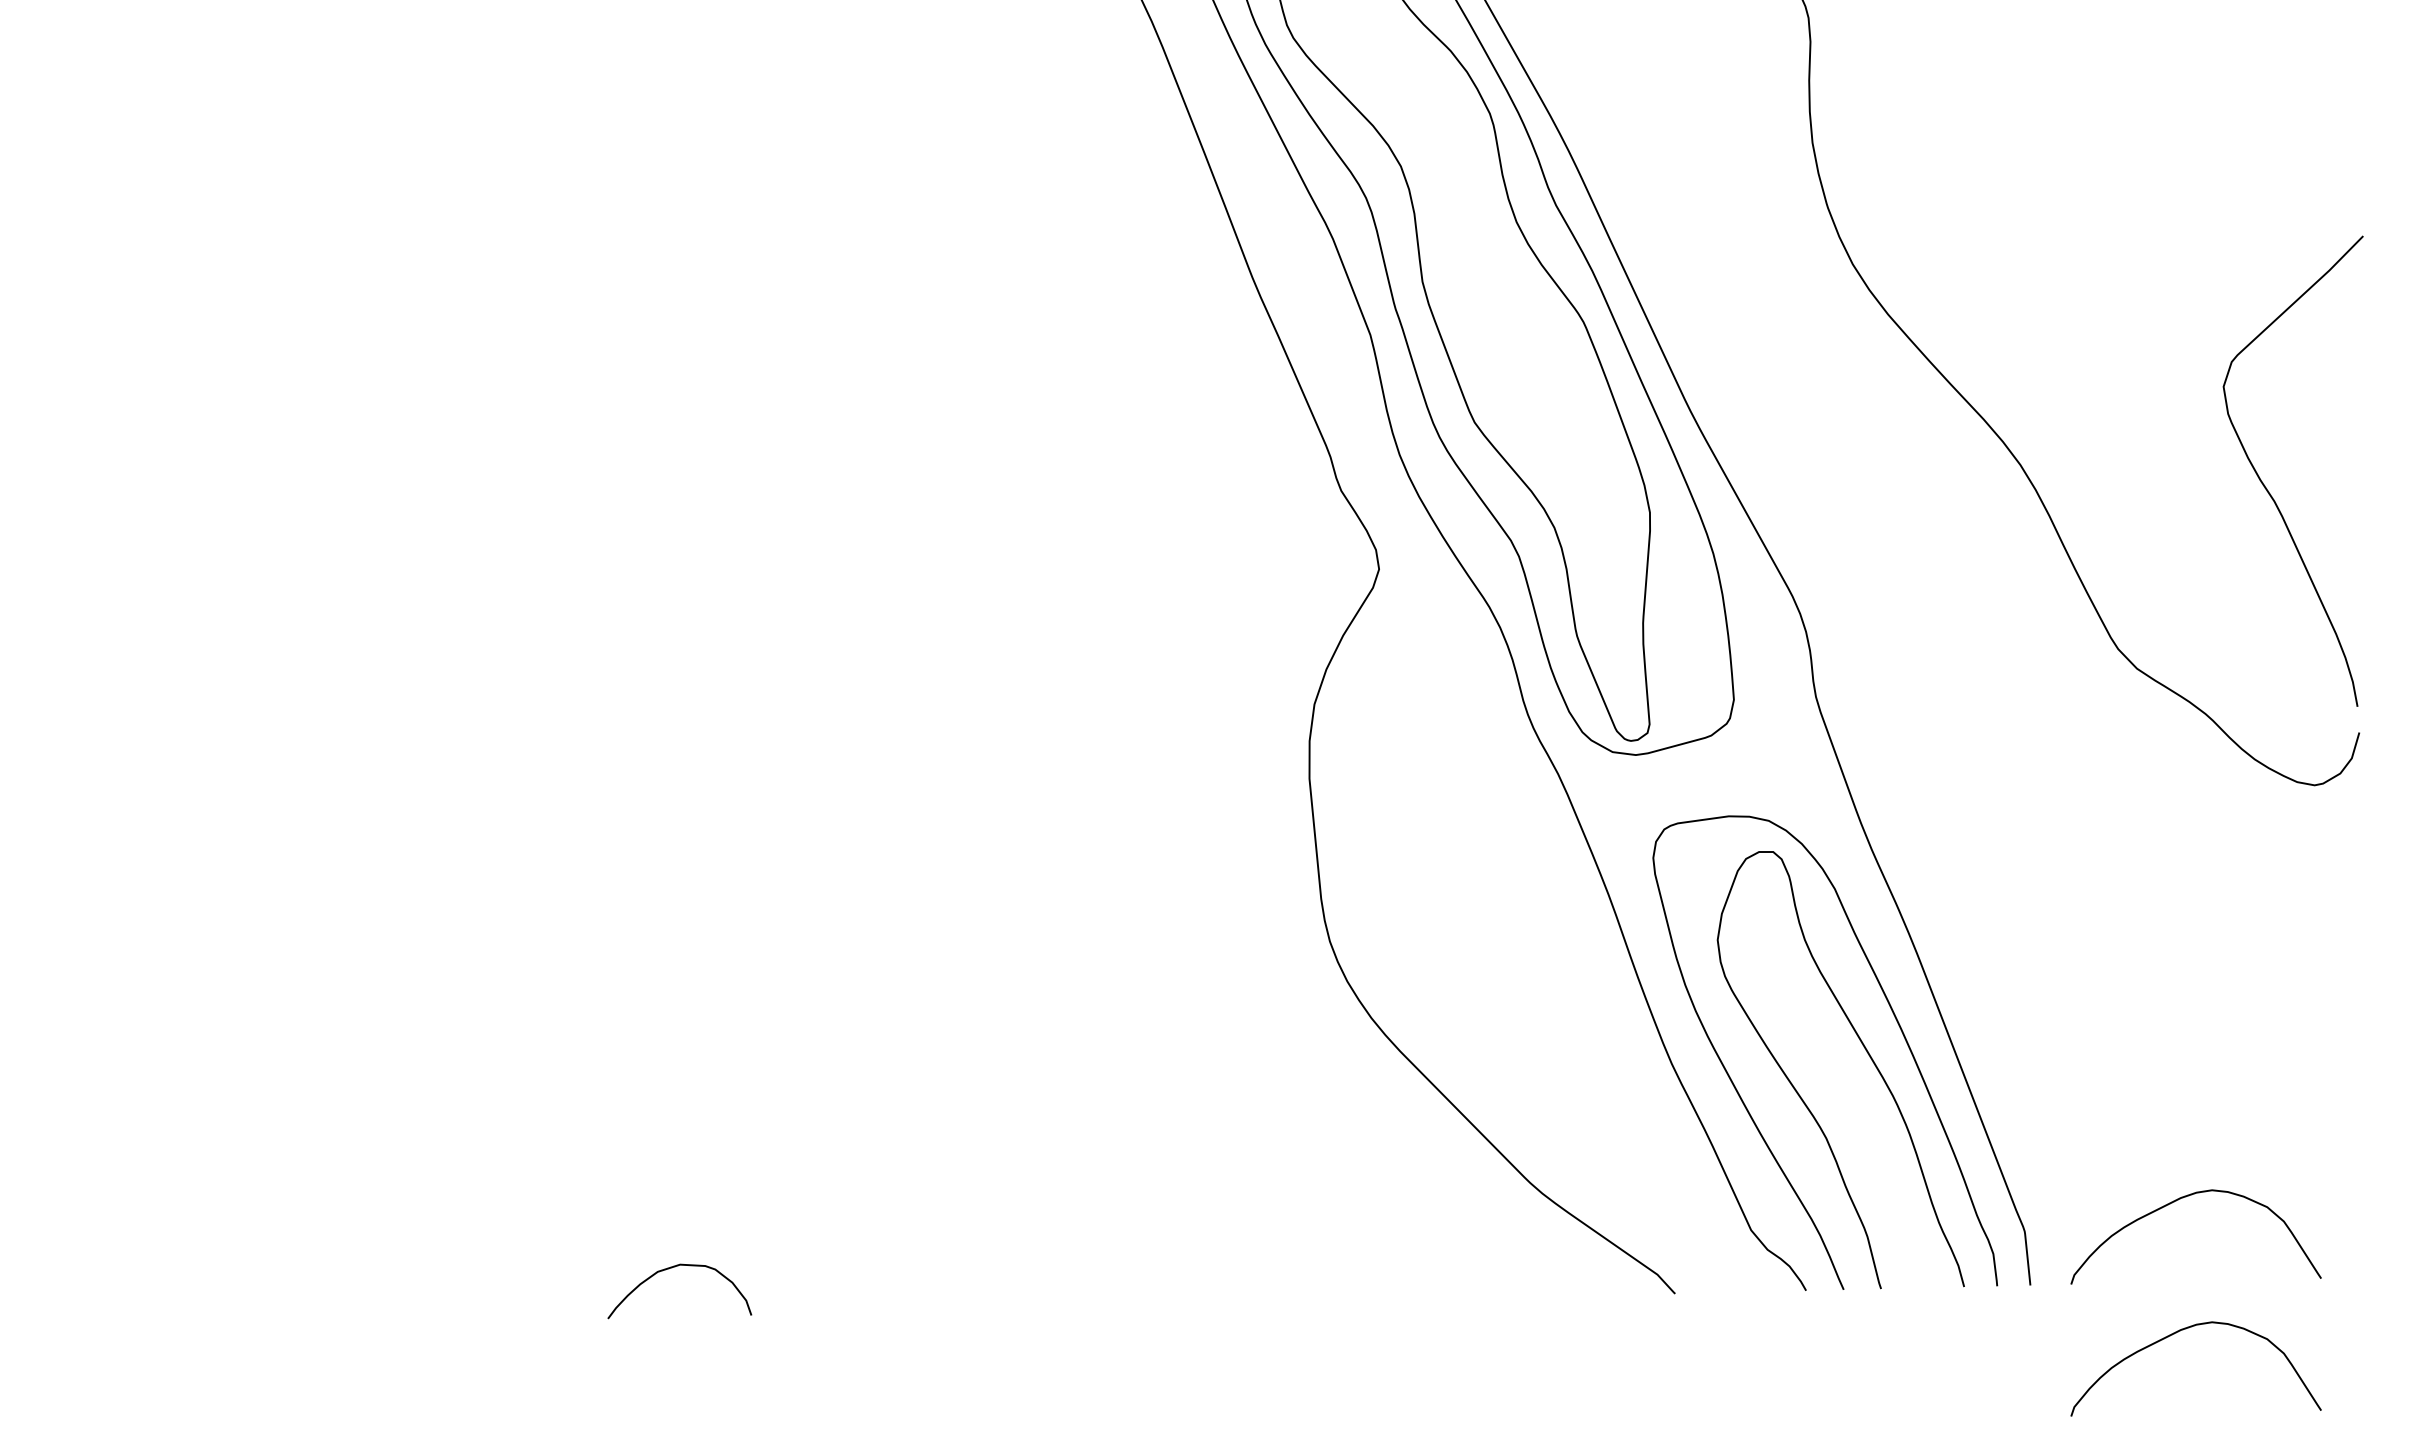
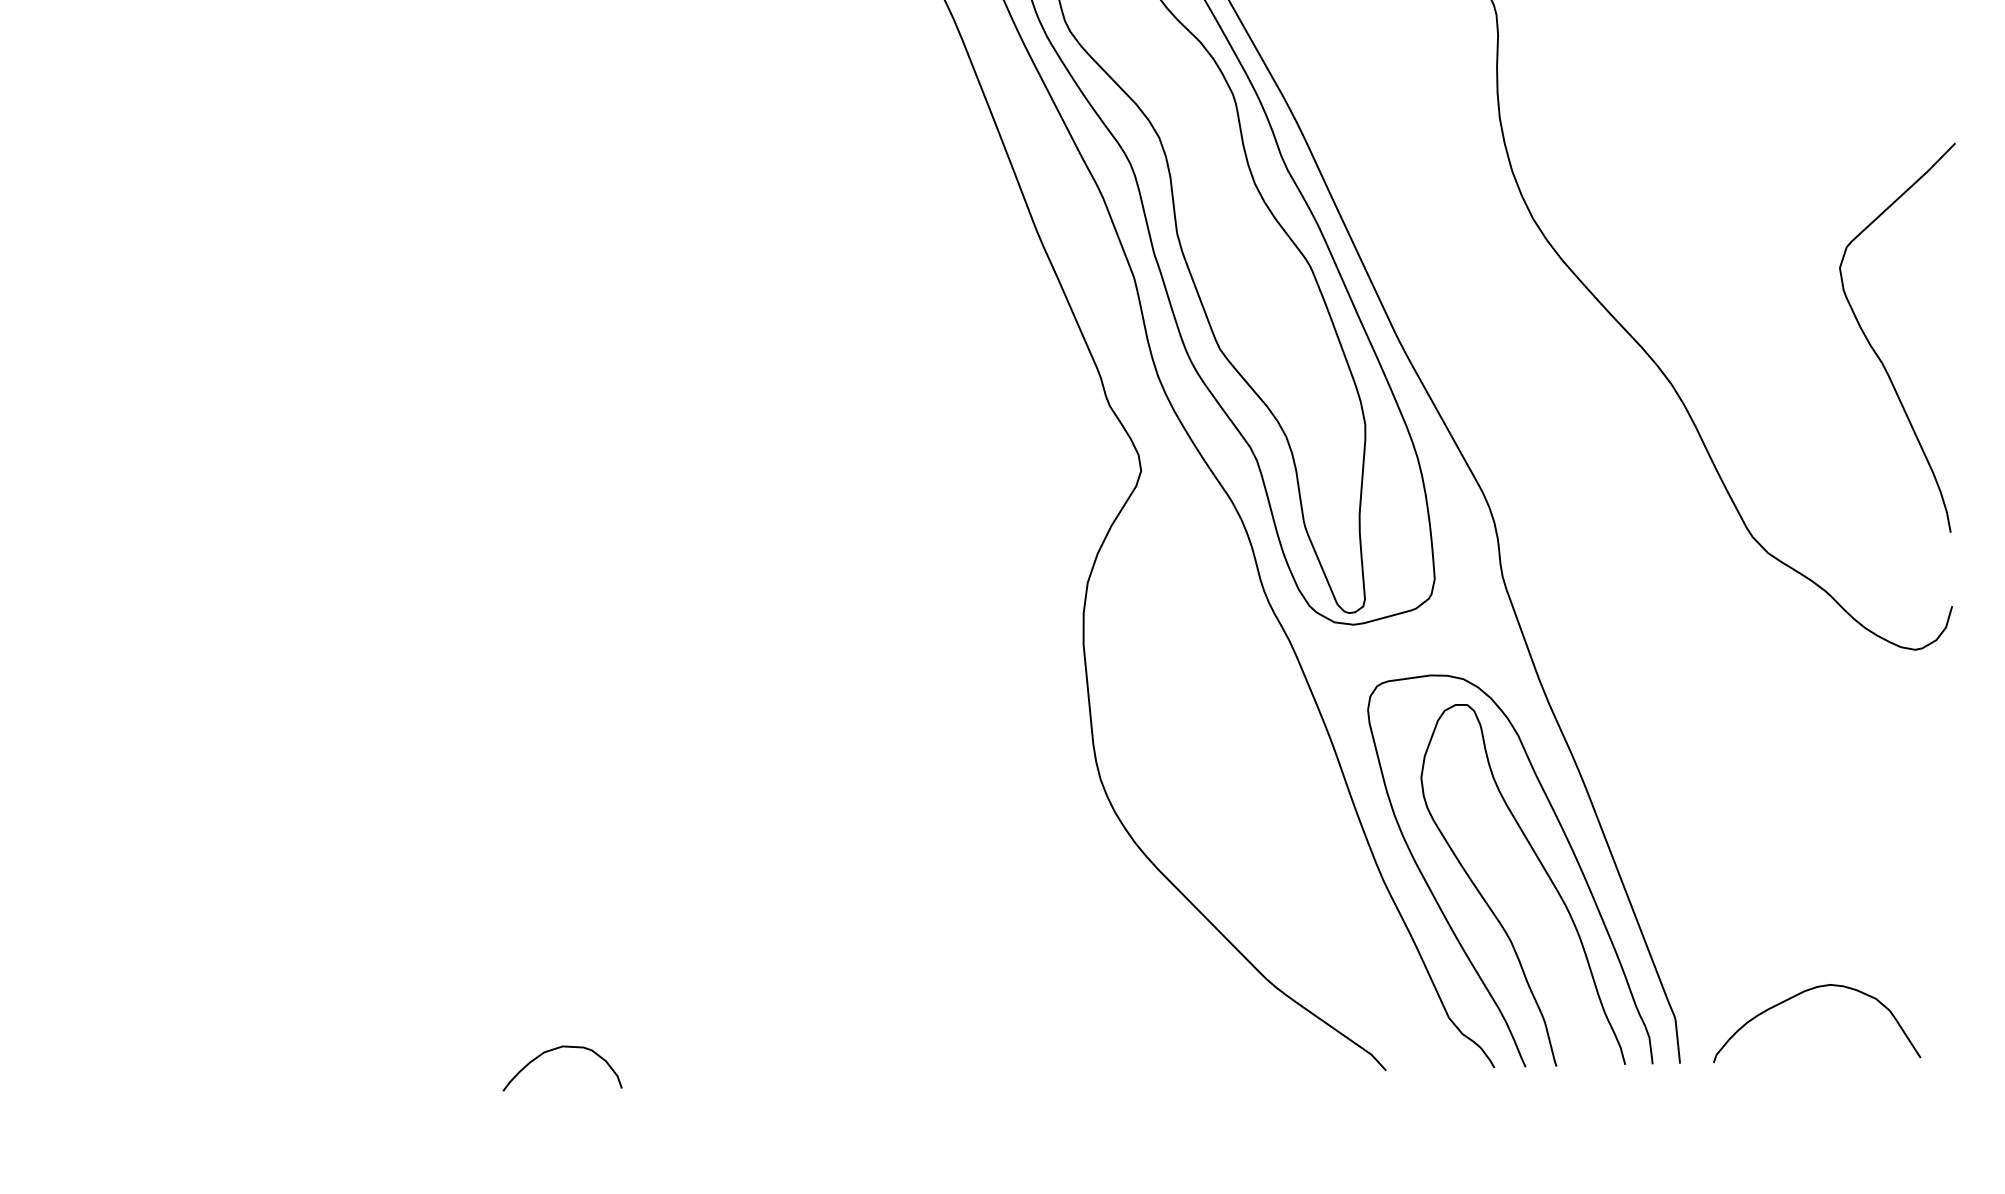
curve: (2267, 488) -> (1876, 352), moved
curve: (2178, 1332) -> (1802, 1102), removed

